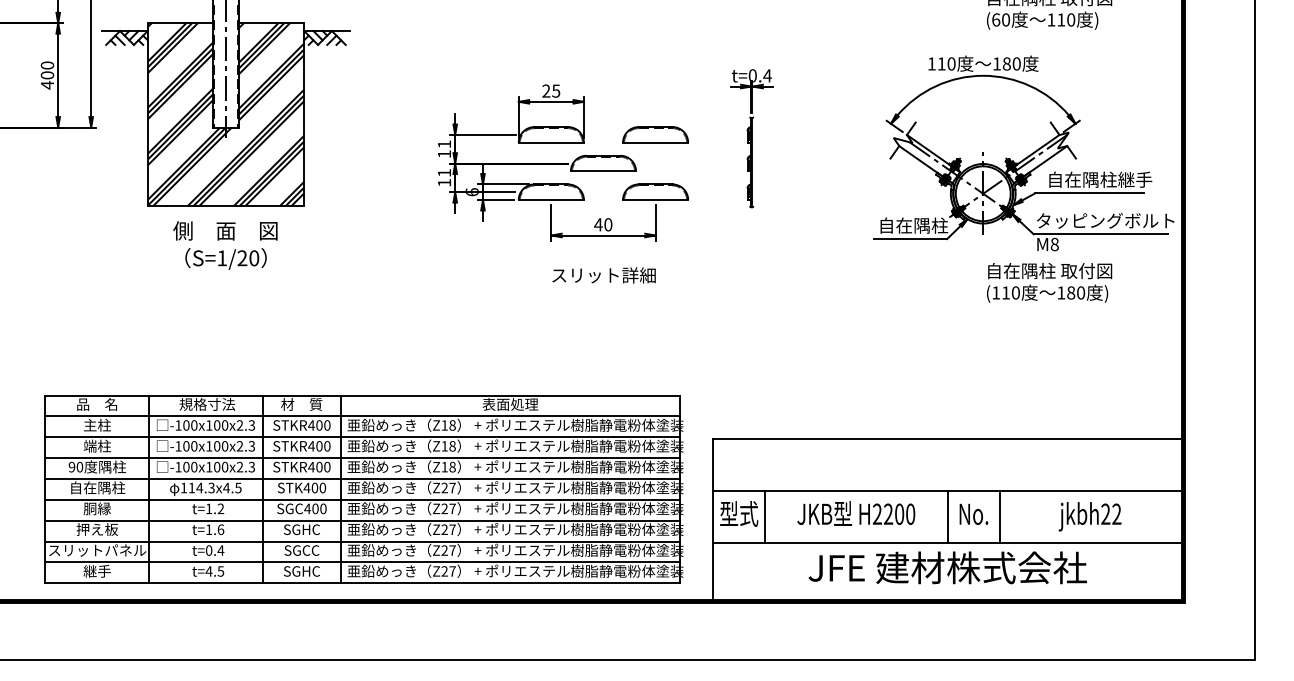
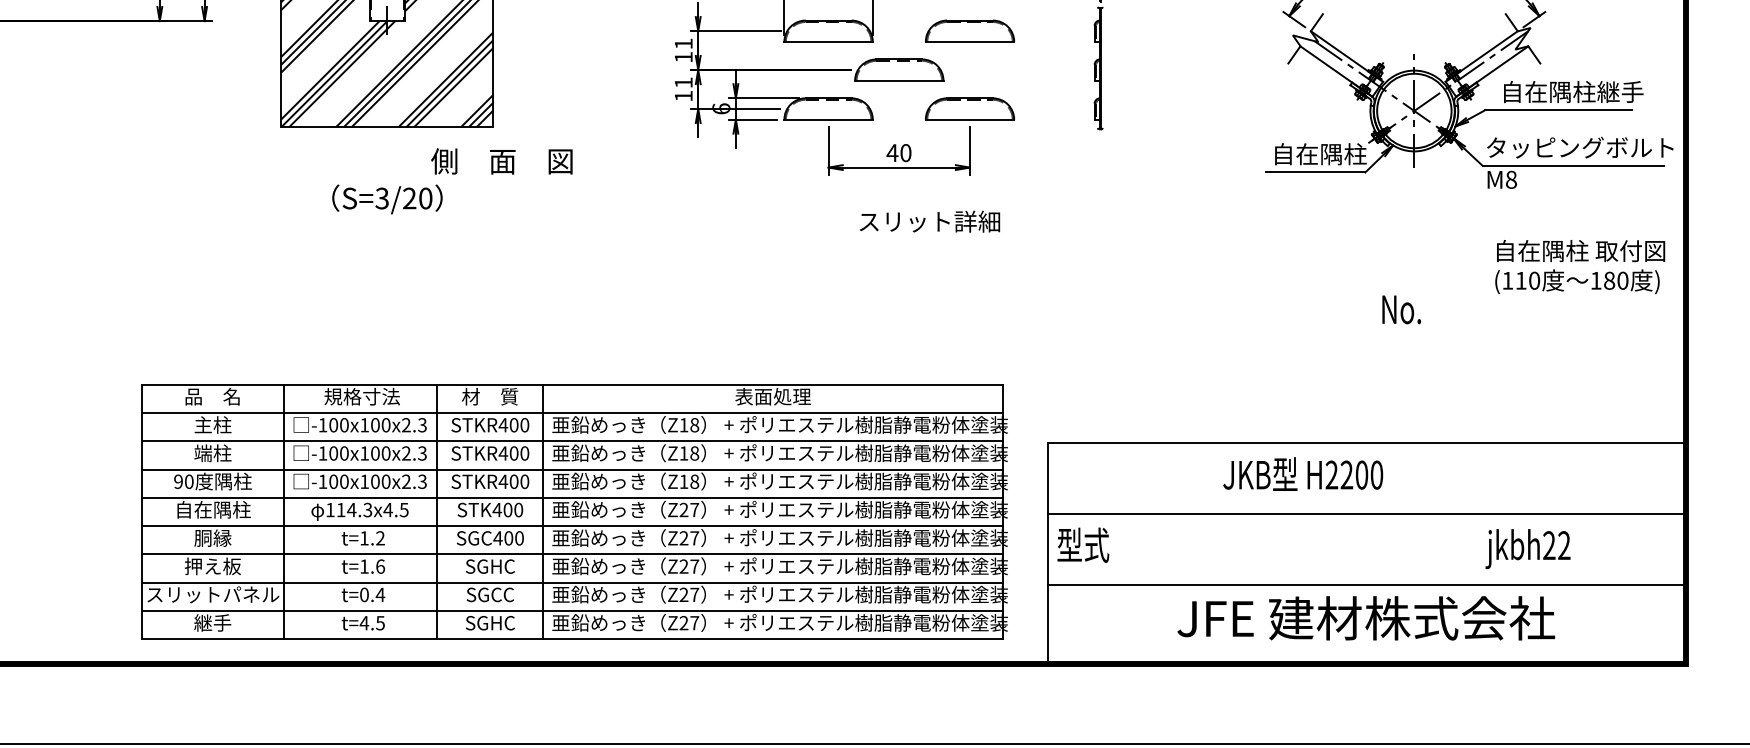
text: (225, 230) -> (501, 160), moved
text: (221, 258) -> (381, 198), S=1/20 -> S=3/20
text: (603, 275) -> (929, 221), moved
text: (1049, 282) -> (1580, 266), moved
text: (856, 513) -> (1303, 474), moved
text: (973, 513) -> (1401, 308), moved
line: (765, 516) -> (1119, 548), removed
line: (947, 516) -> (1365, 548), removed
line: (999, 516) -> (1436, 548), removed
text: (1089, 516) -> (1527, 548), moved

